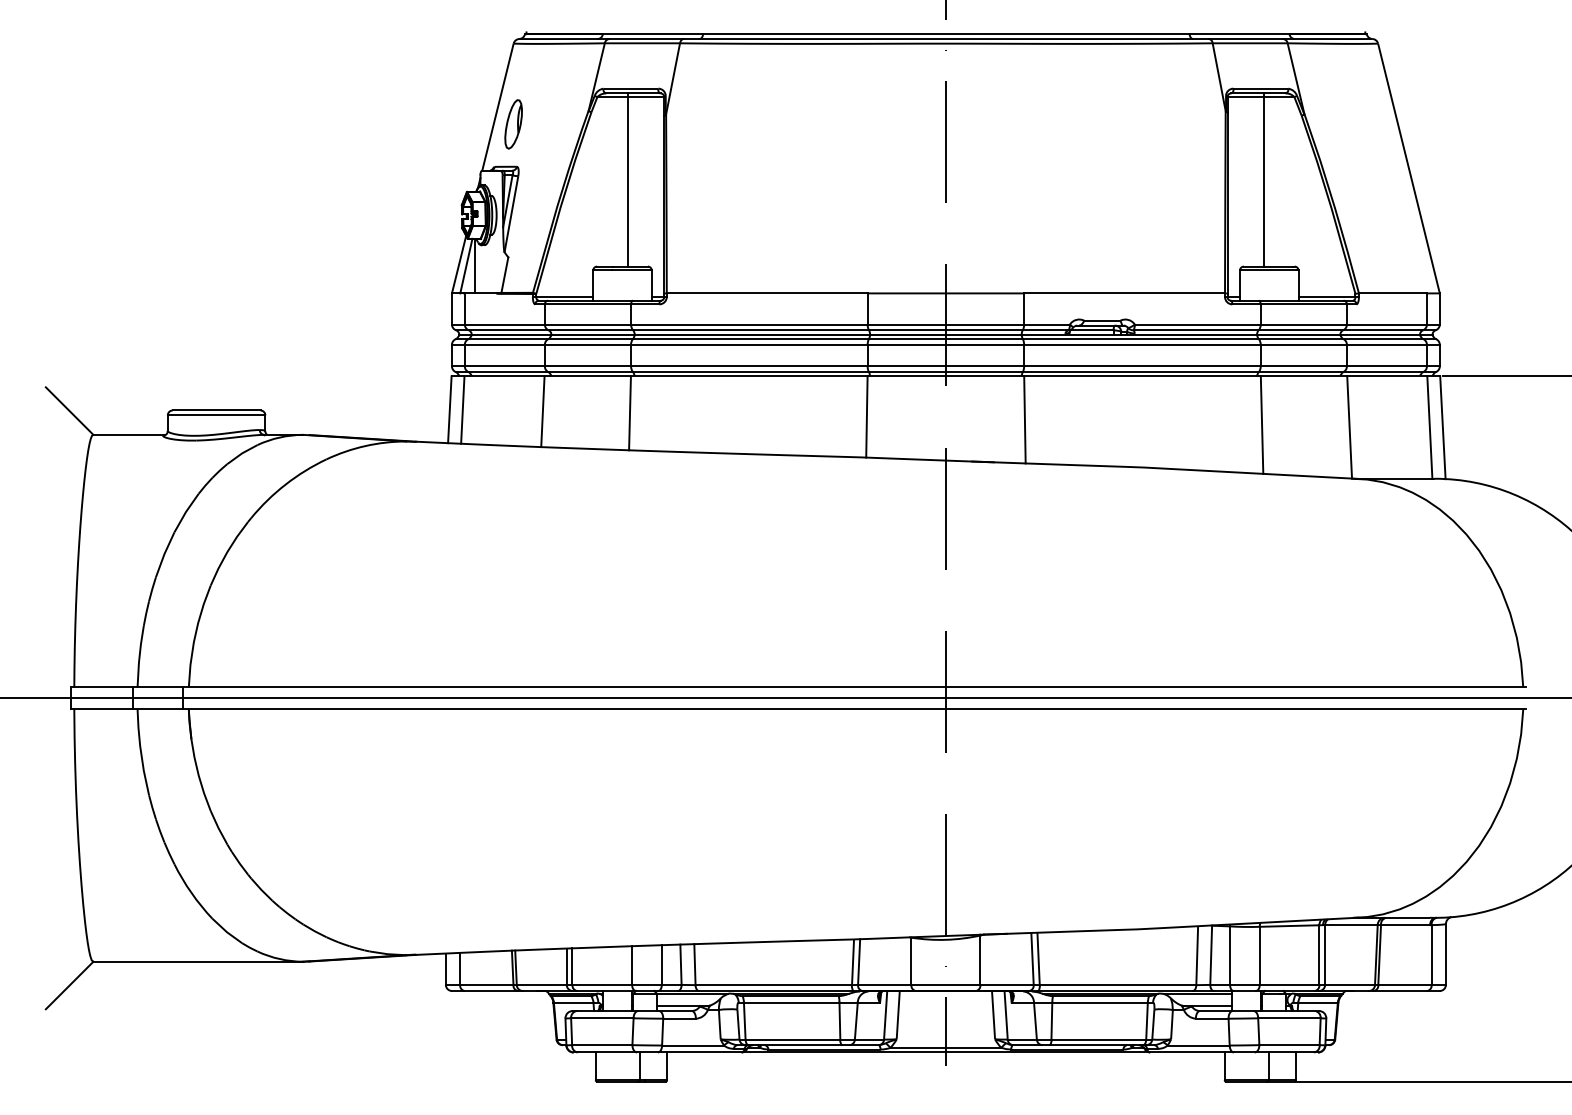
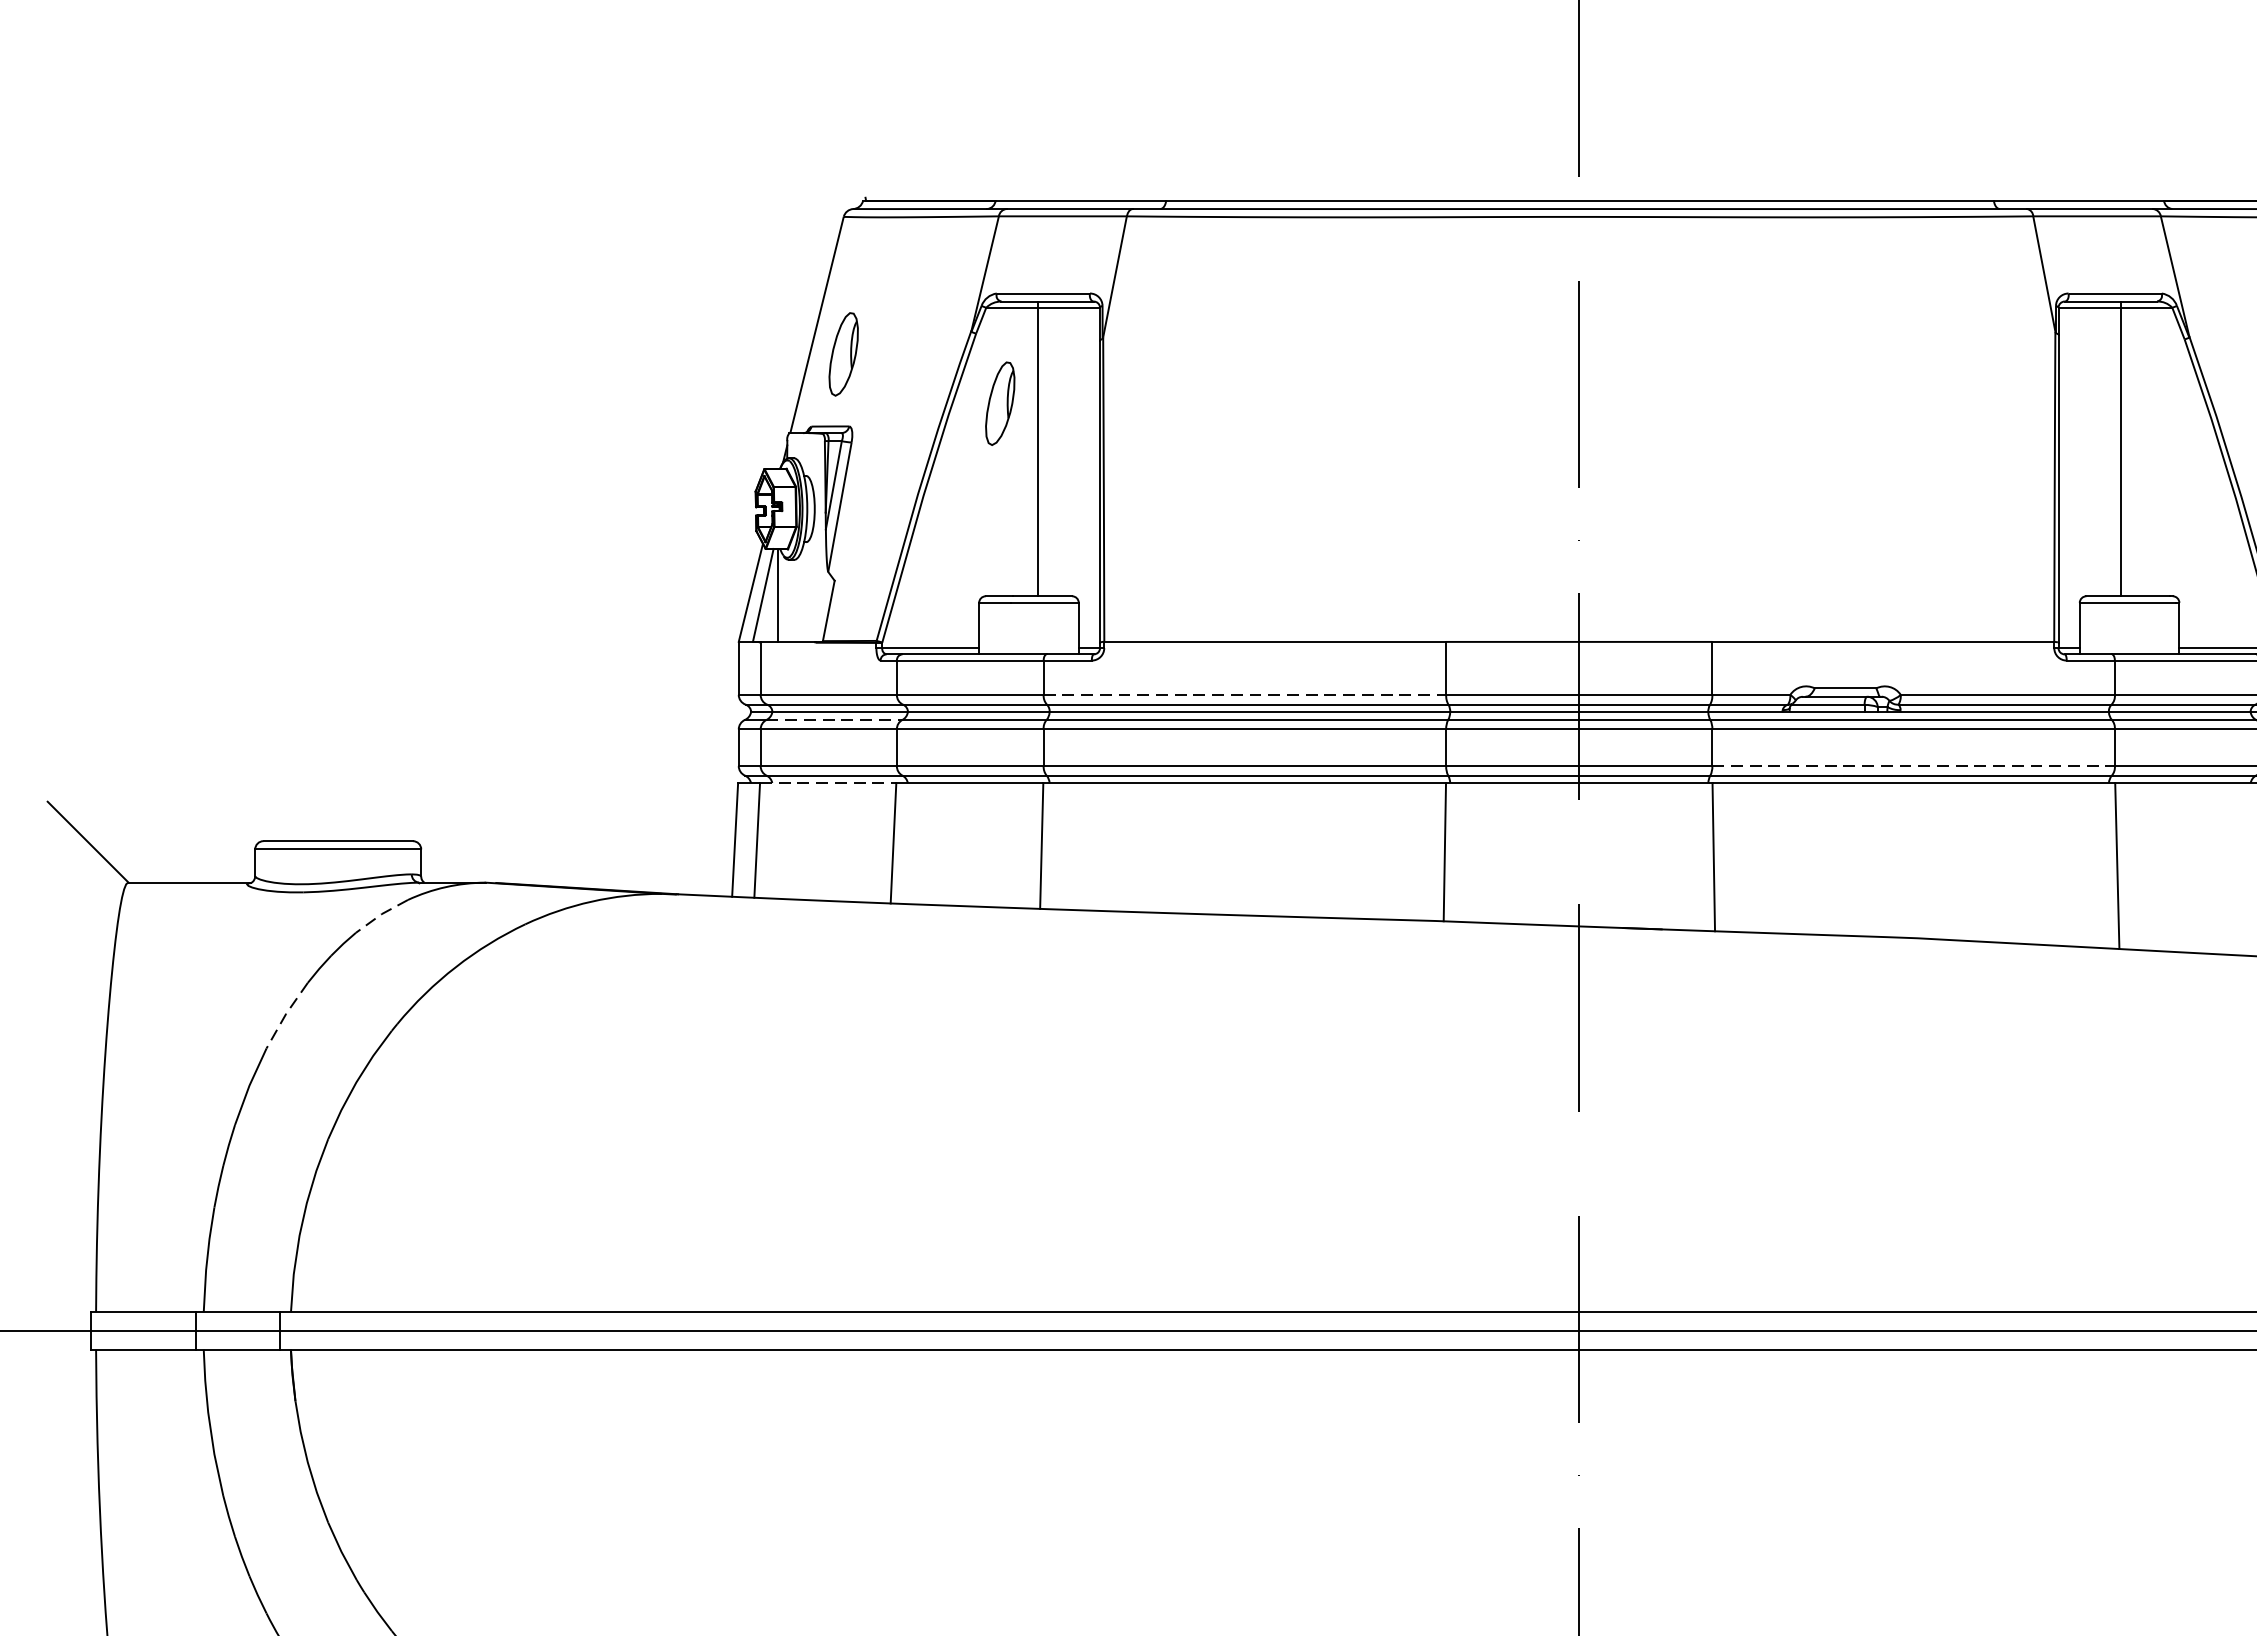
part: (605, 153) -> (1000, 403), added
line: (749, 324) -> (1245, 694), solid -> dashed
line: (508, 339) -> (834, 720), solid -> dashed
line: (1142, 366) -> (1913, 766), solid -> dashed
line: (505, 376) -> (829, 783), solid -> dashed
line: (242, 453) -> (382, 914), solid -> dashed
line: (185, 512) -> (285, 1014), solid -> dashed

